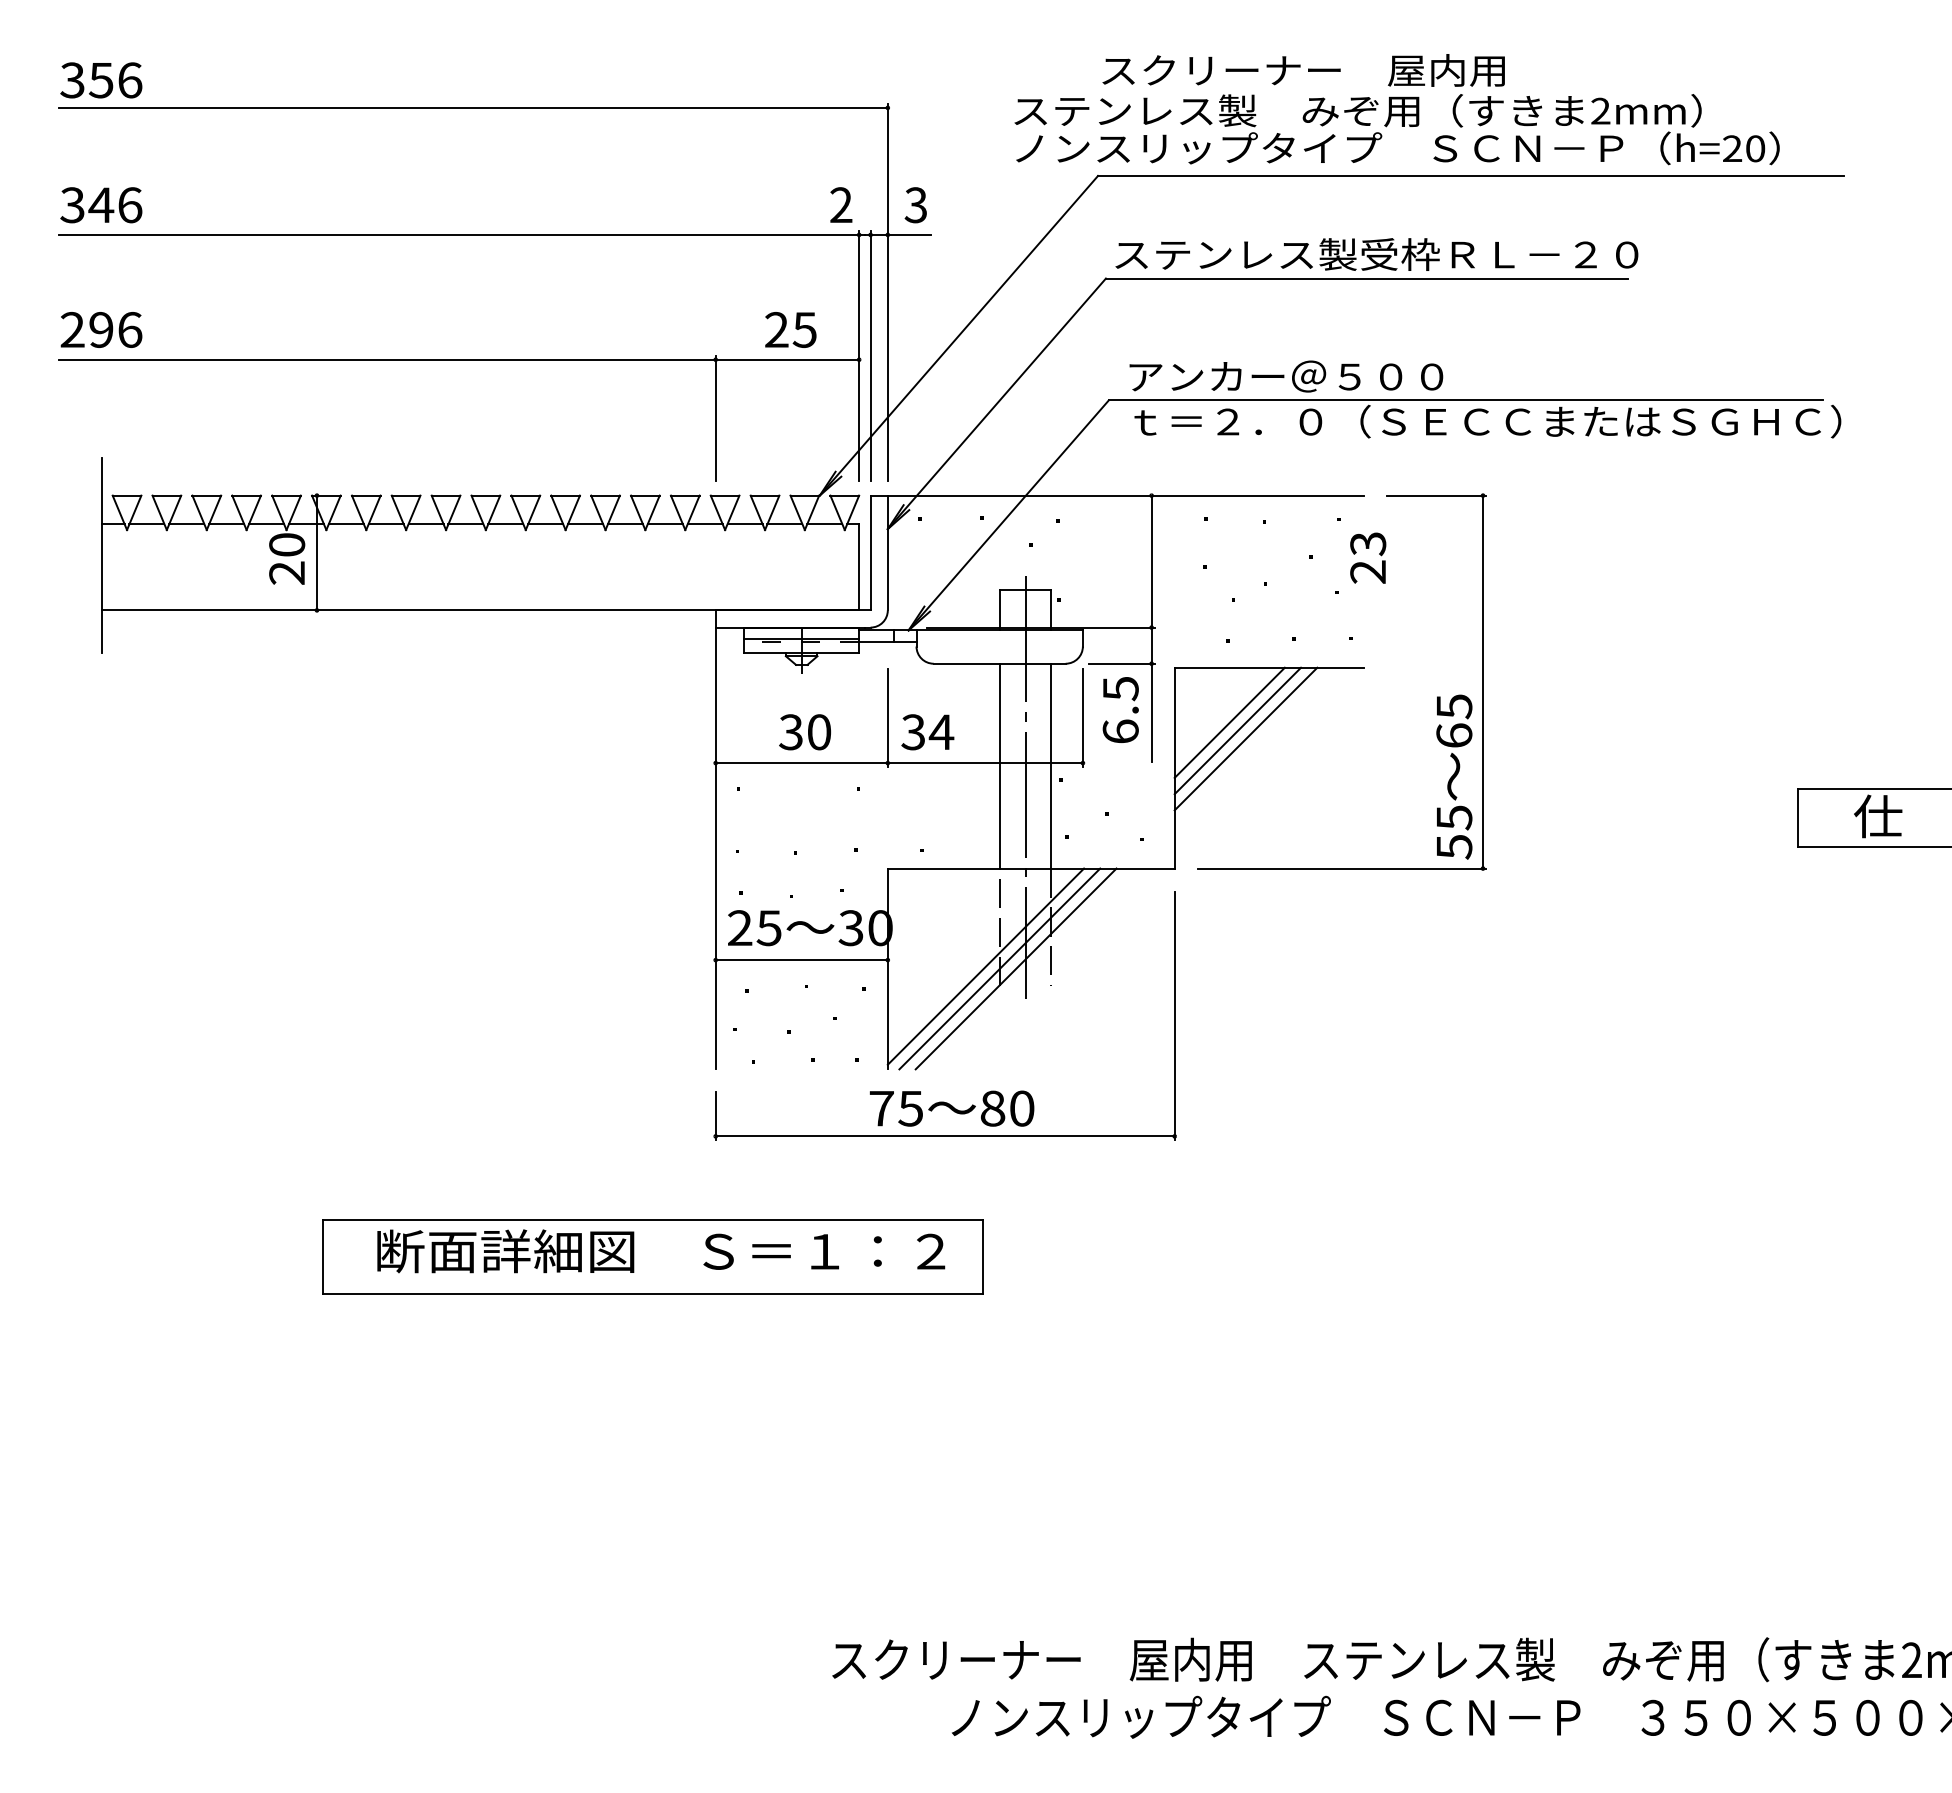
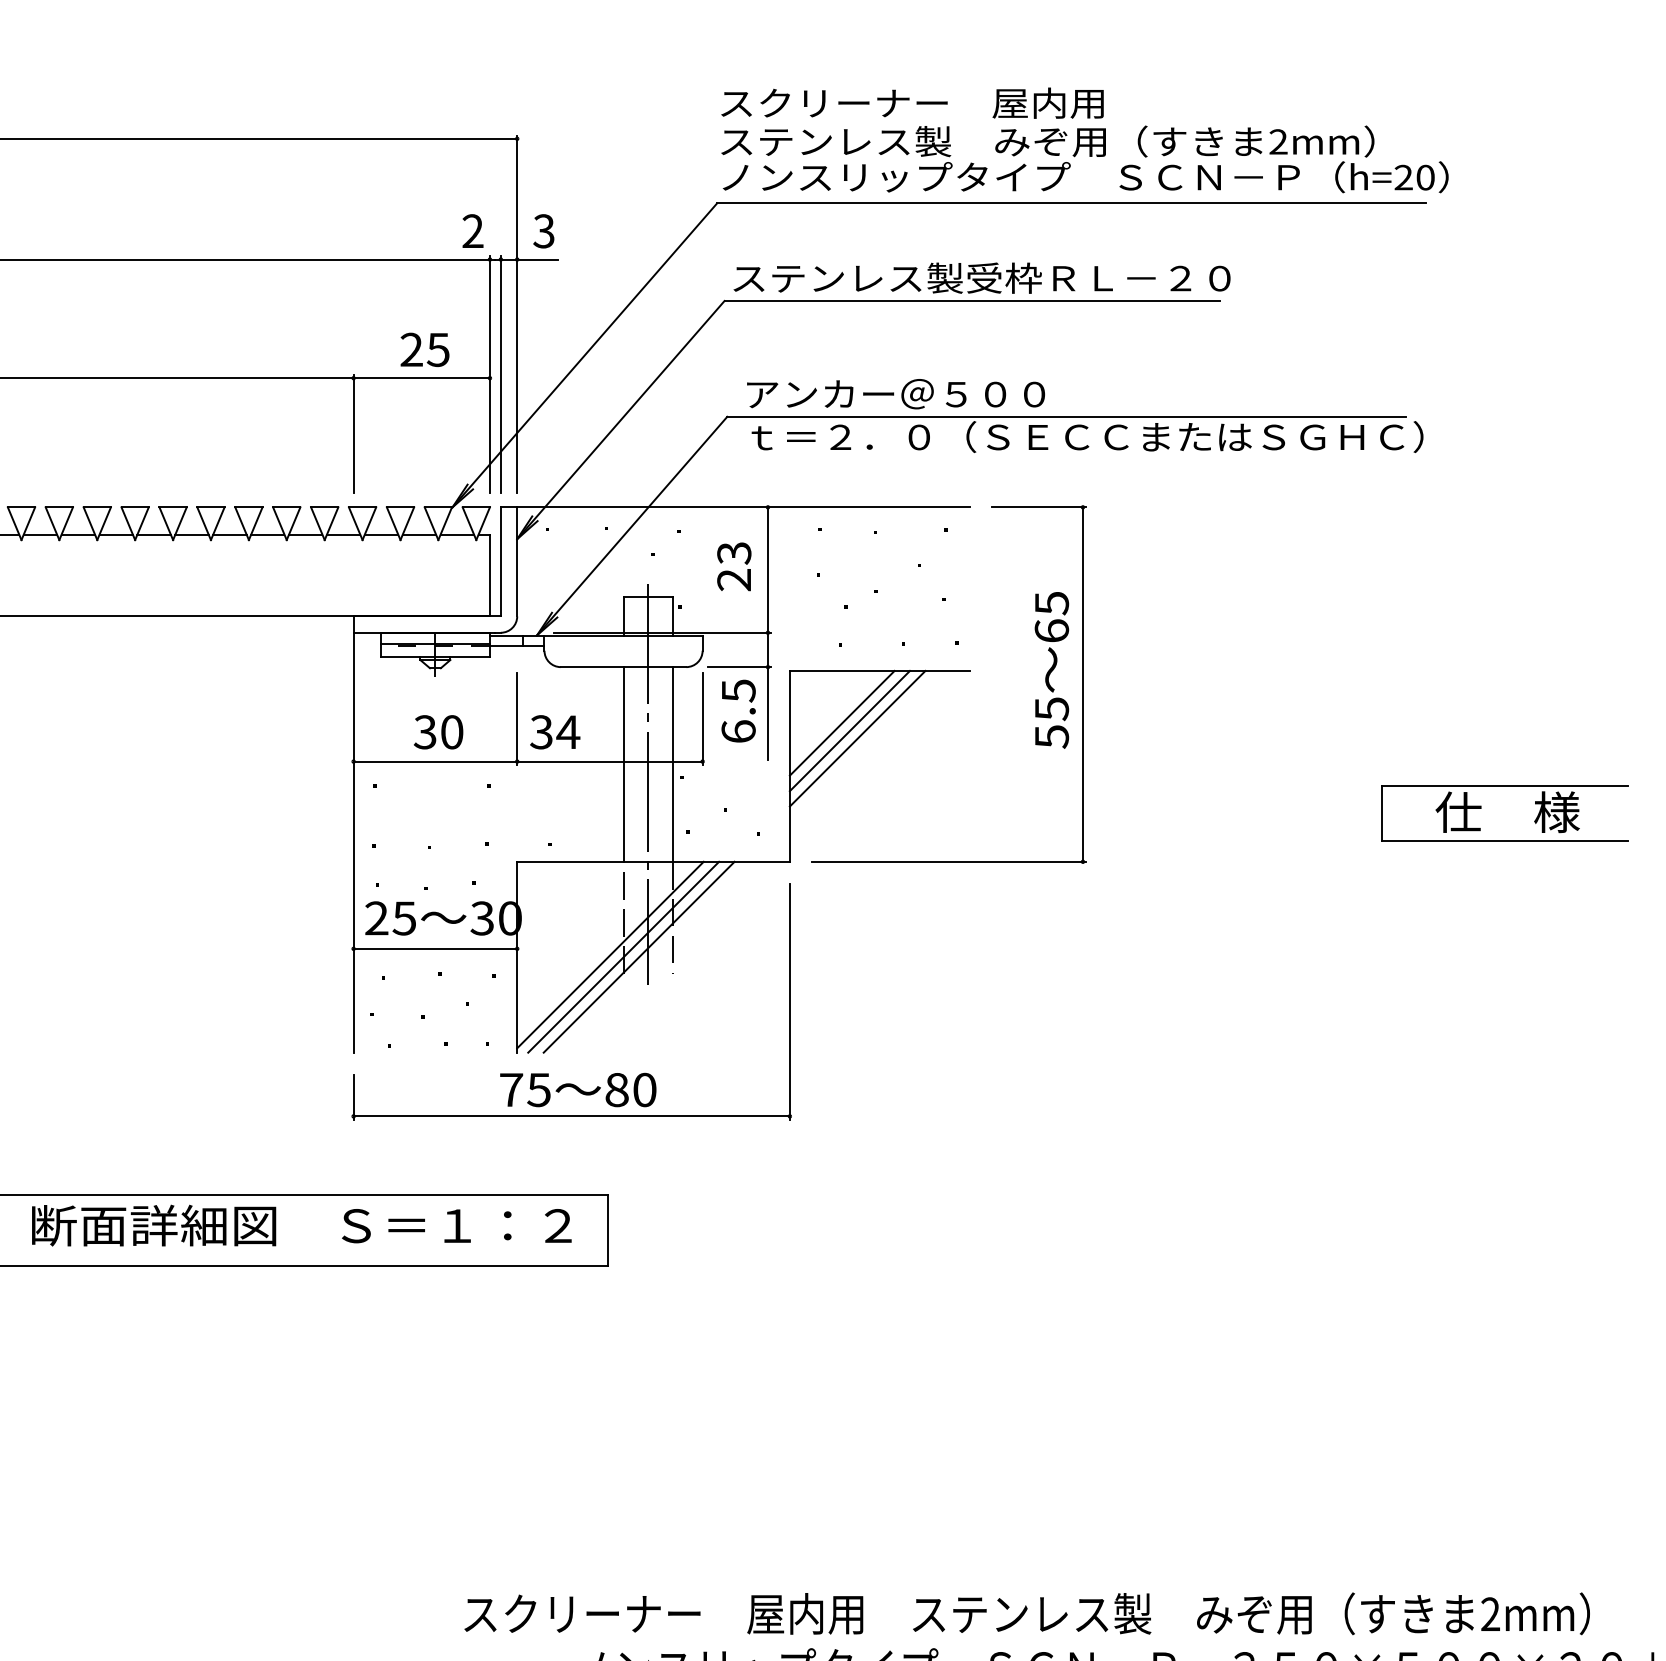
text: (1396, 129) -> (1084, 159), moved
text: (1368, 557) -> (734, 566), moved
text: (1454, 776) -> (1052, 669), moved

